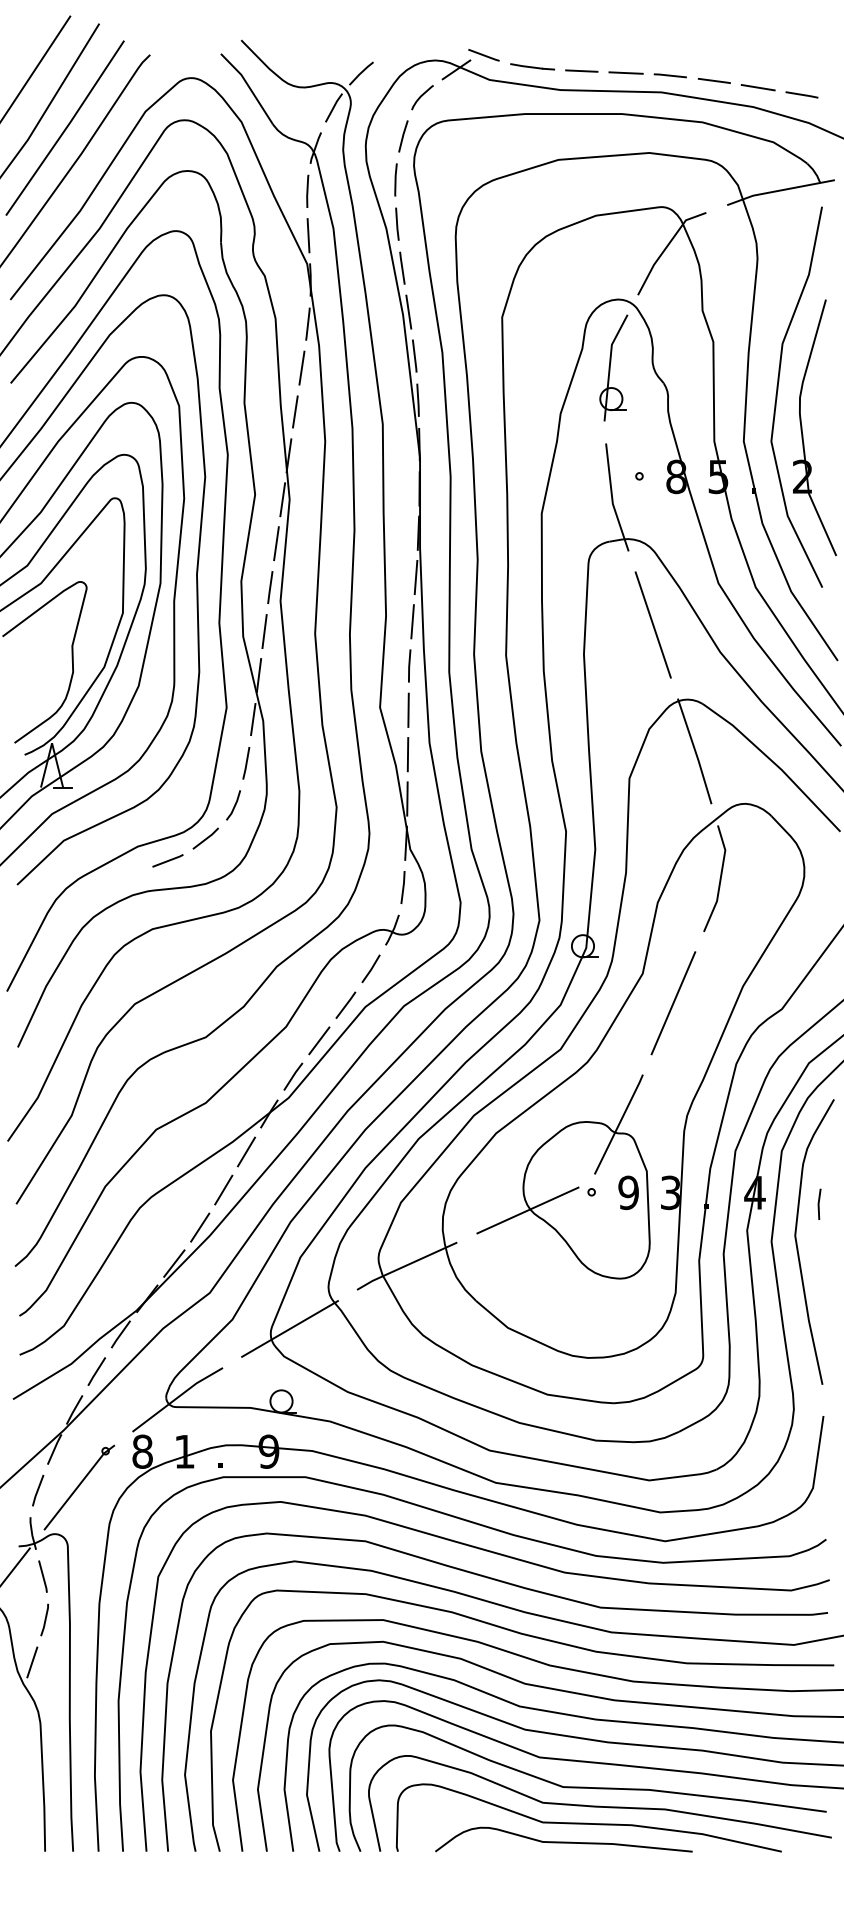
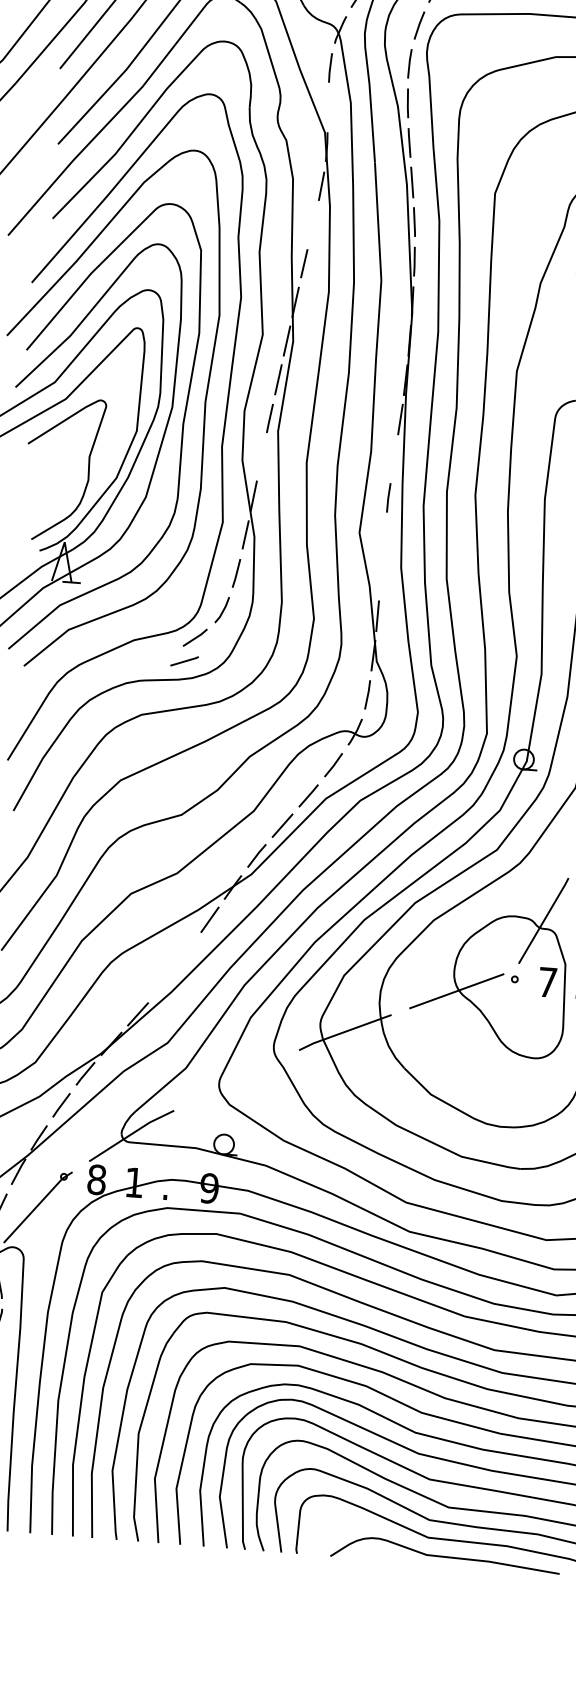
line: (308, 235) -> (328, 107), removed
line: (301, 367) -> (312, 224), removed
line: (412, 621) -> (394, 458), removed
line: (264, 631) -> (261, 457), removed
line: (408, 709) -> (384, 536), removed
line: (407, 754) -> (380, 576), removed
line: (167, 860) -> (184, 661), moved
line: (223, 1189) -> (186, 951), removed
text: (628, 1192) -> (547, 982), 9 -> 7
line: (200, 1227) -> (163, 983), removed
line: (289, 1328) -> (236, 1080), removed

